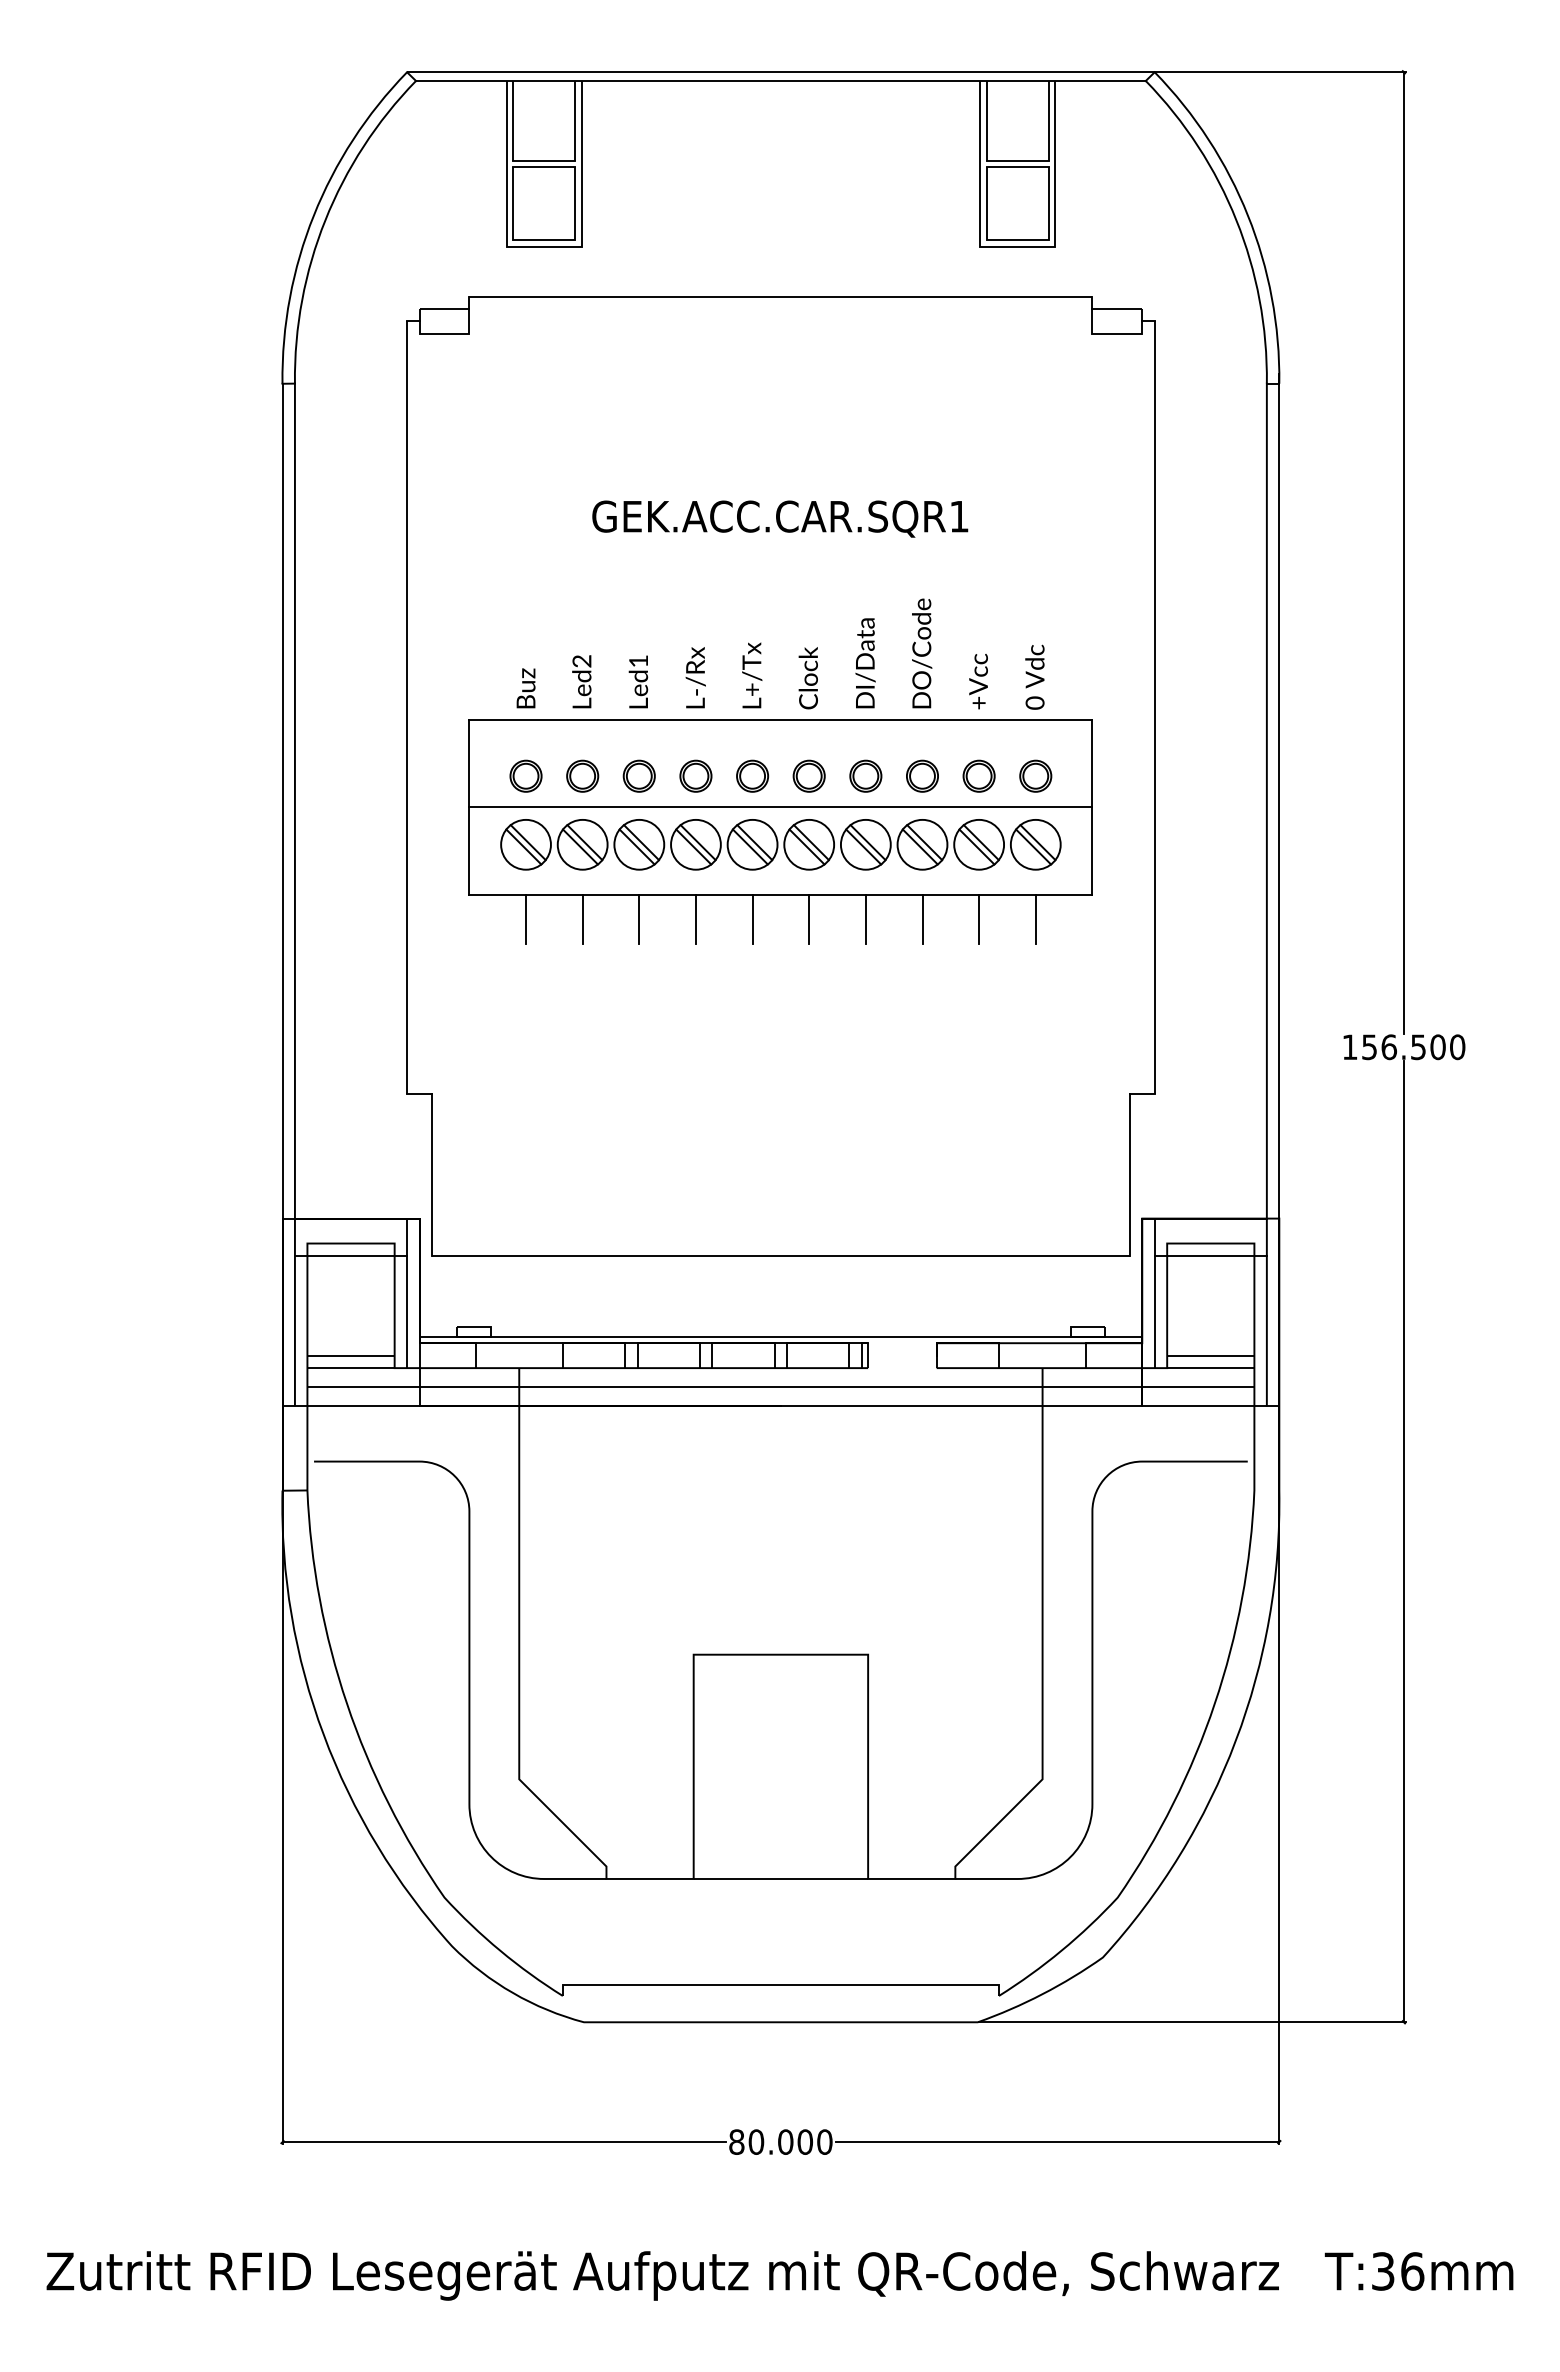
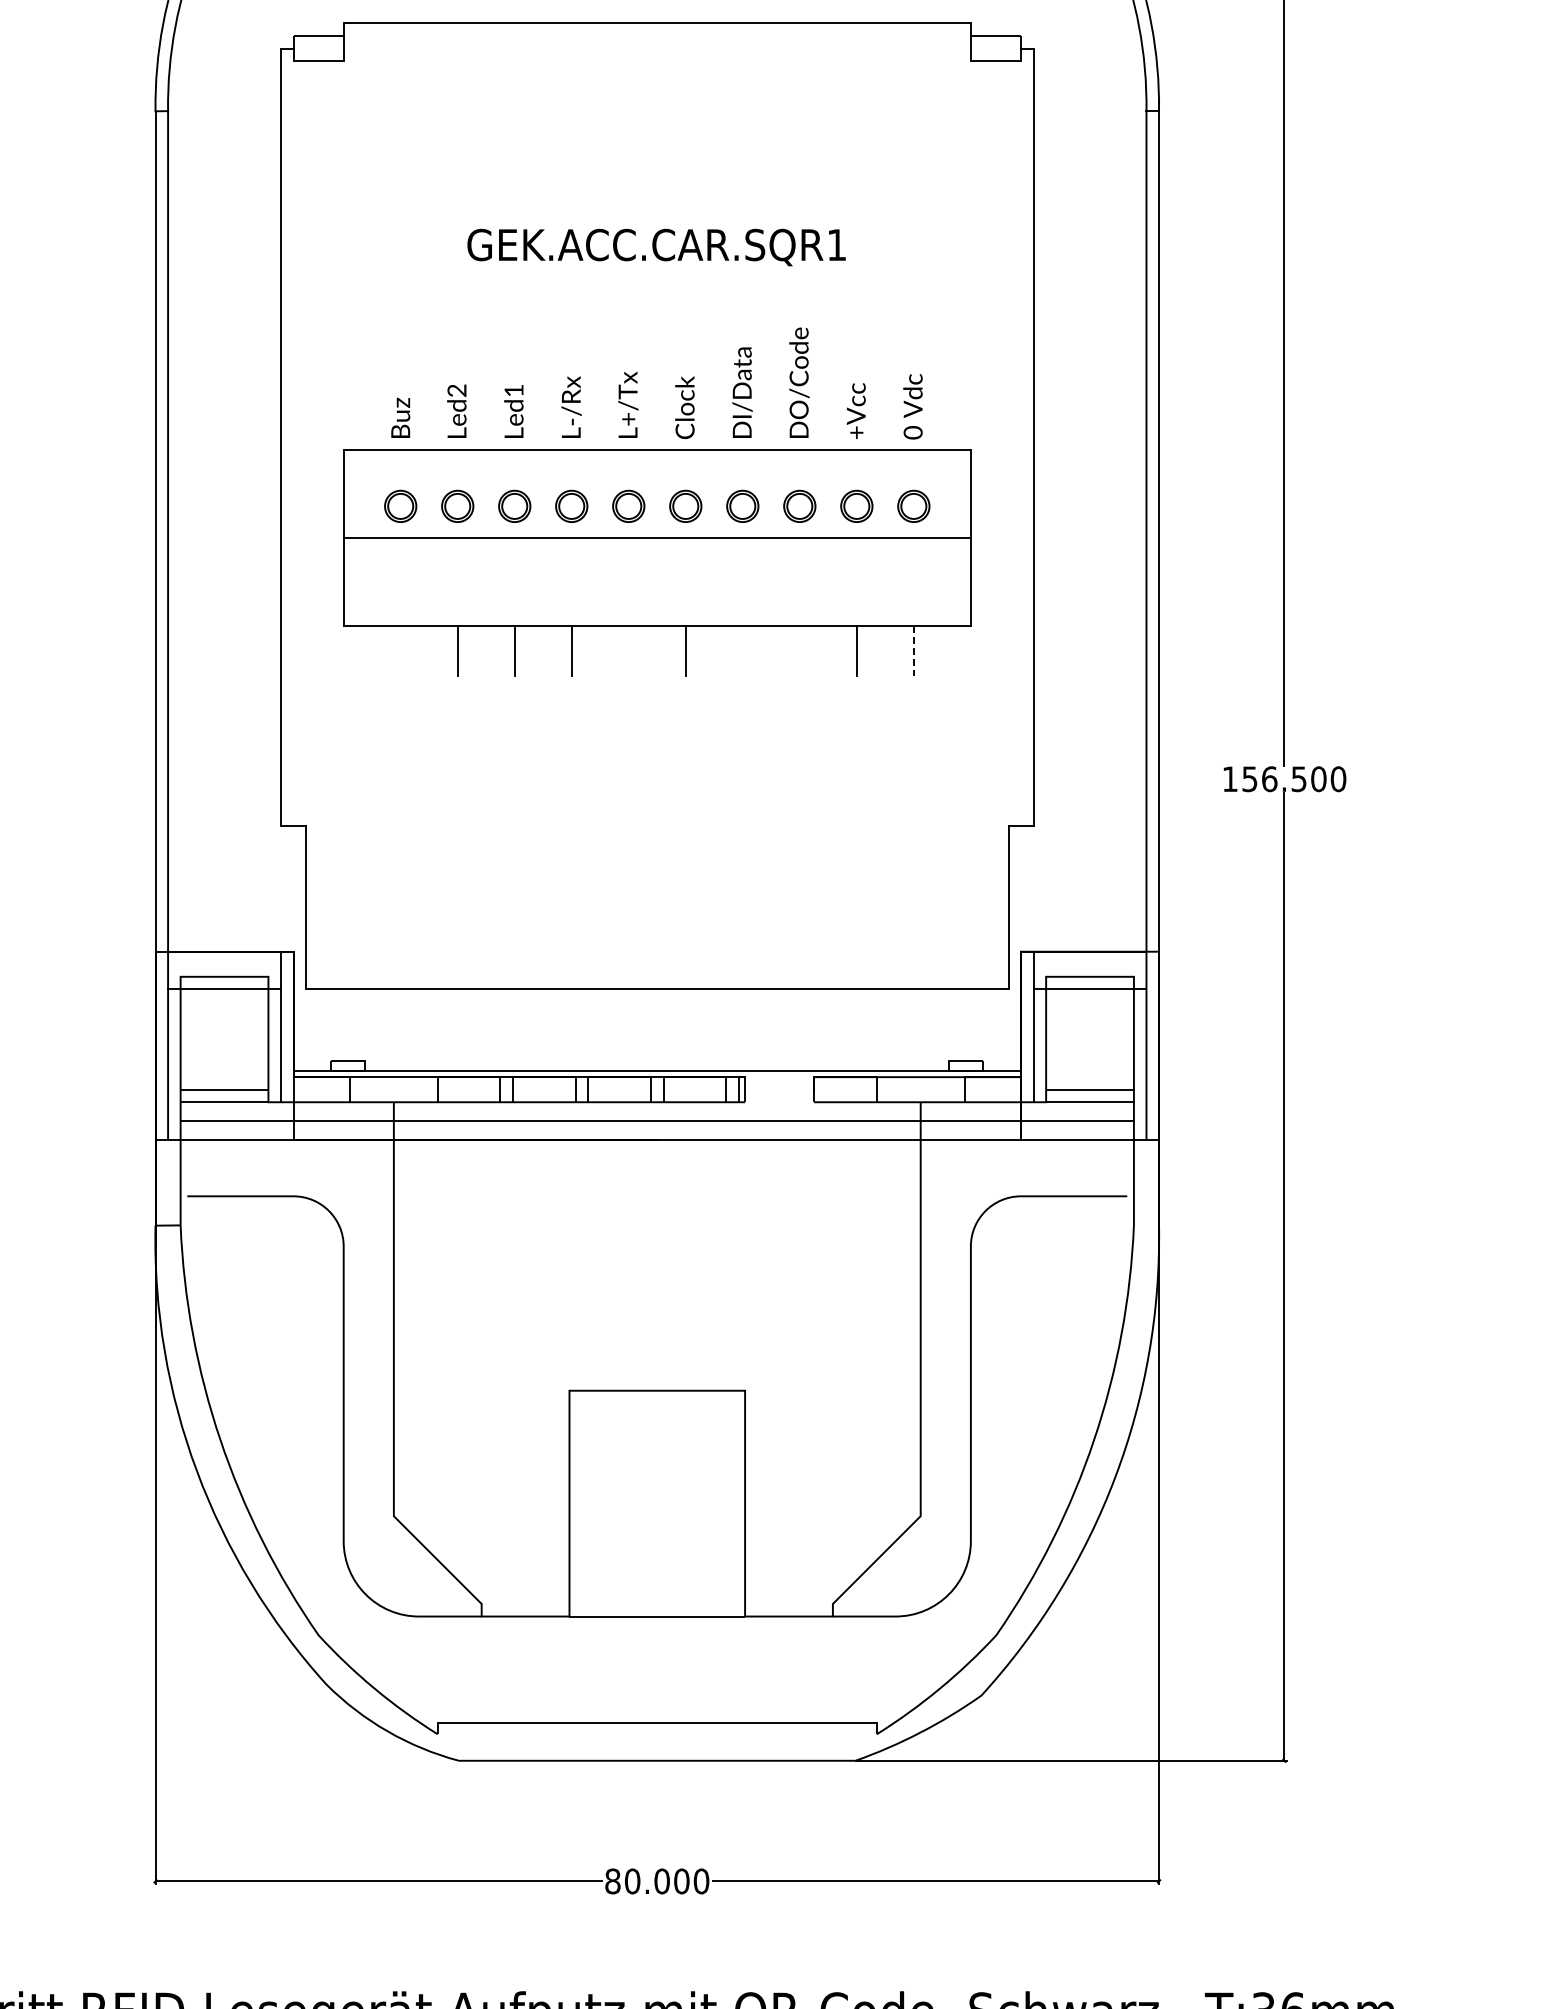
part: (780, 844) -> (656, 575), removed
line: (526, 919) -> (401, 650), removed
line: (752, 919) -> (628, 650), removed
line: (865, 919) -> (742, 650), removed
line: (922, 919) -> (799, 650), removed
line: (1035, 919) -> (913, 650), solid -> dashed

